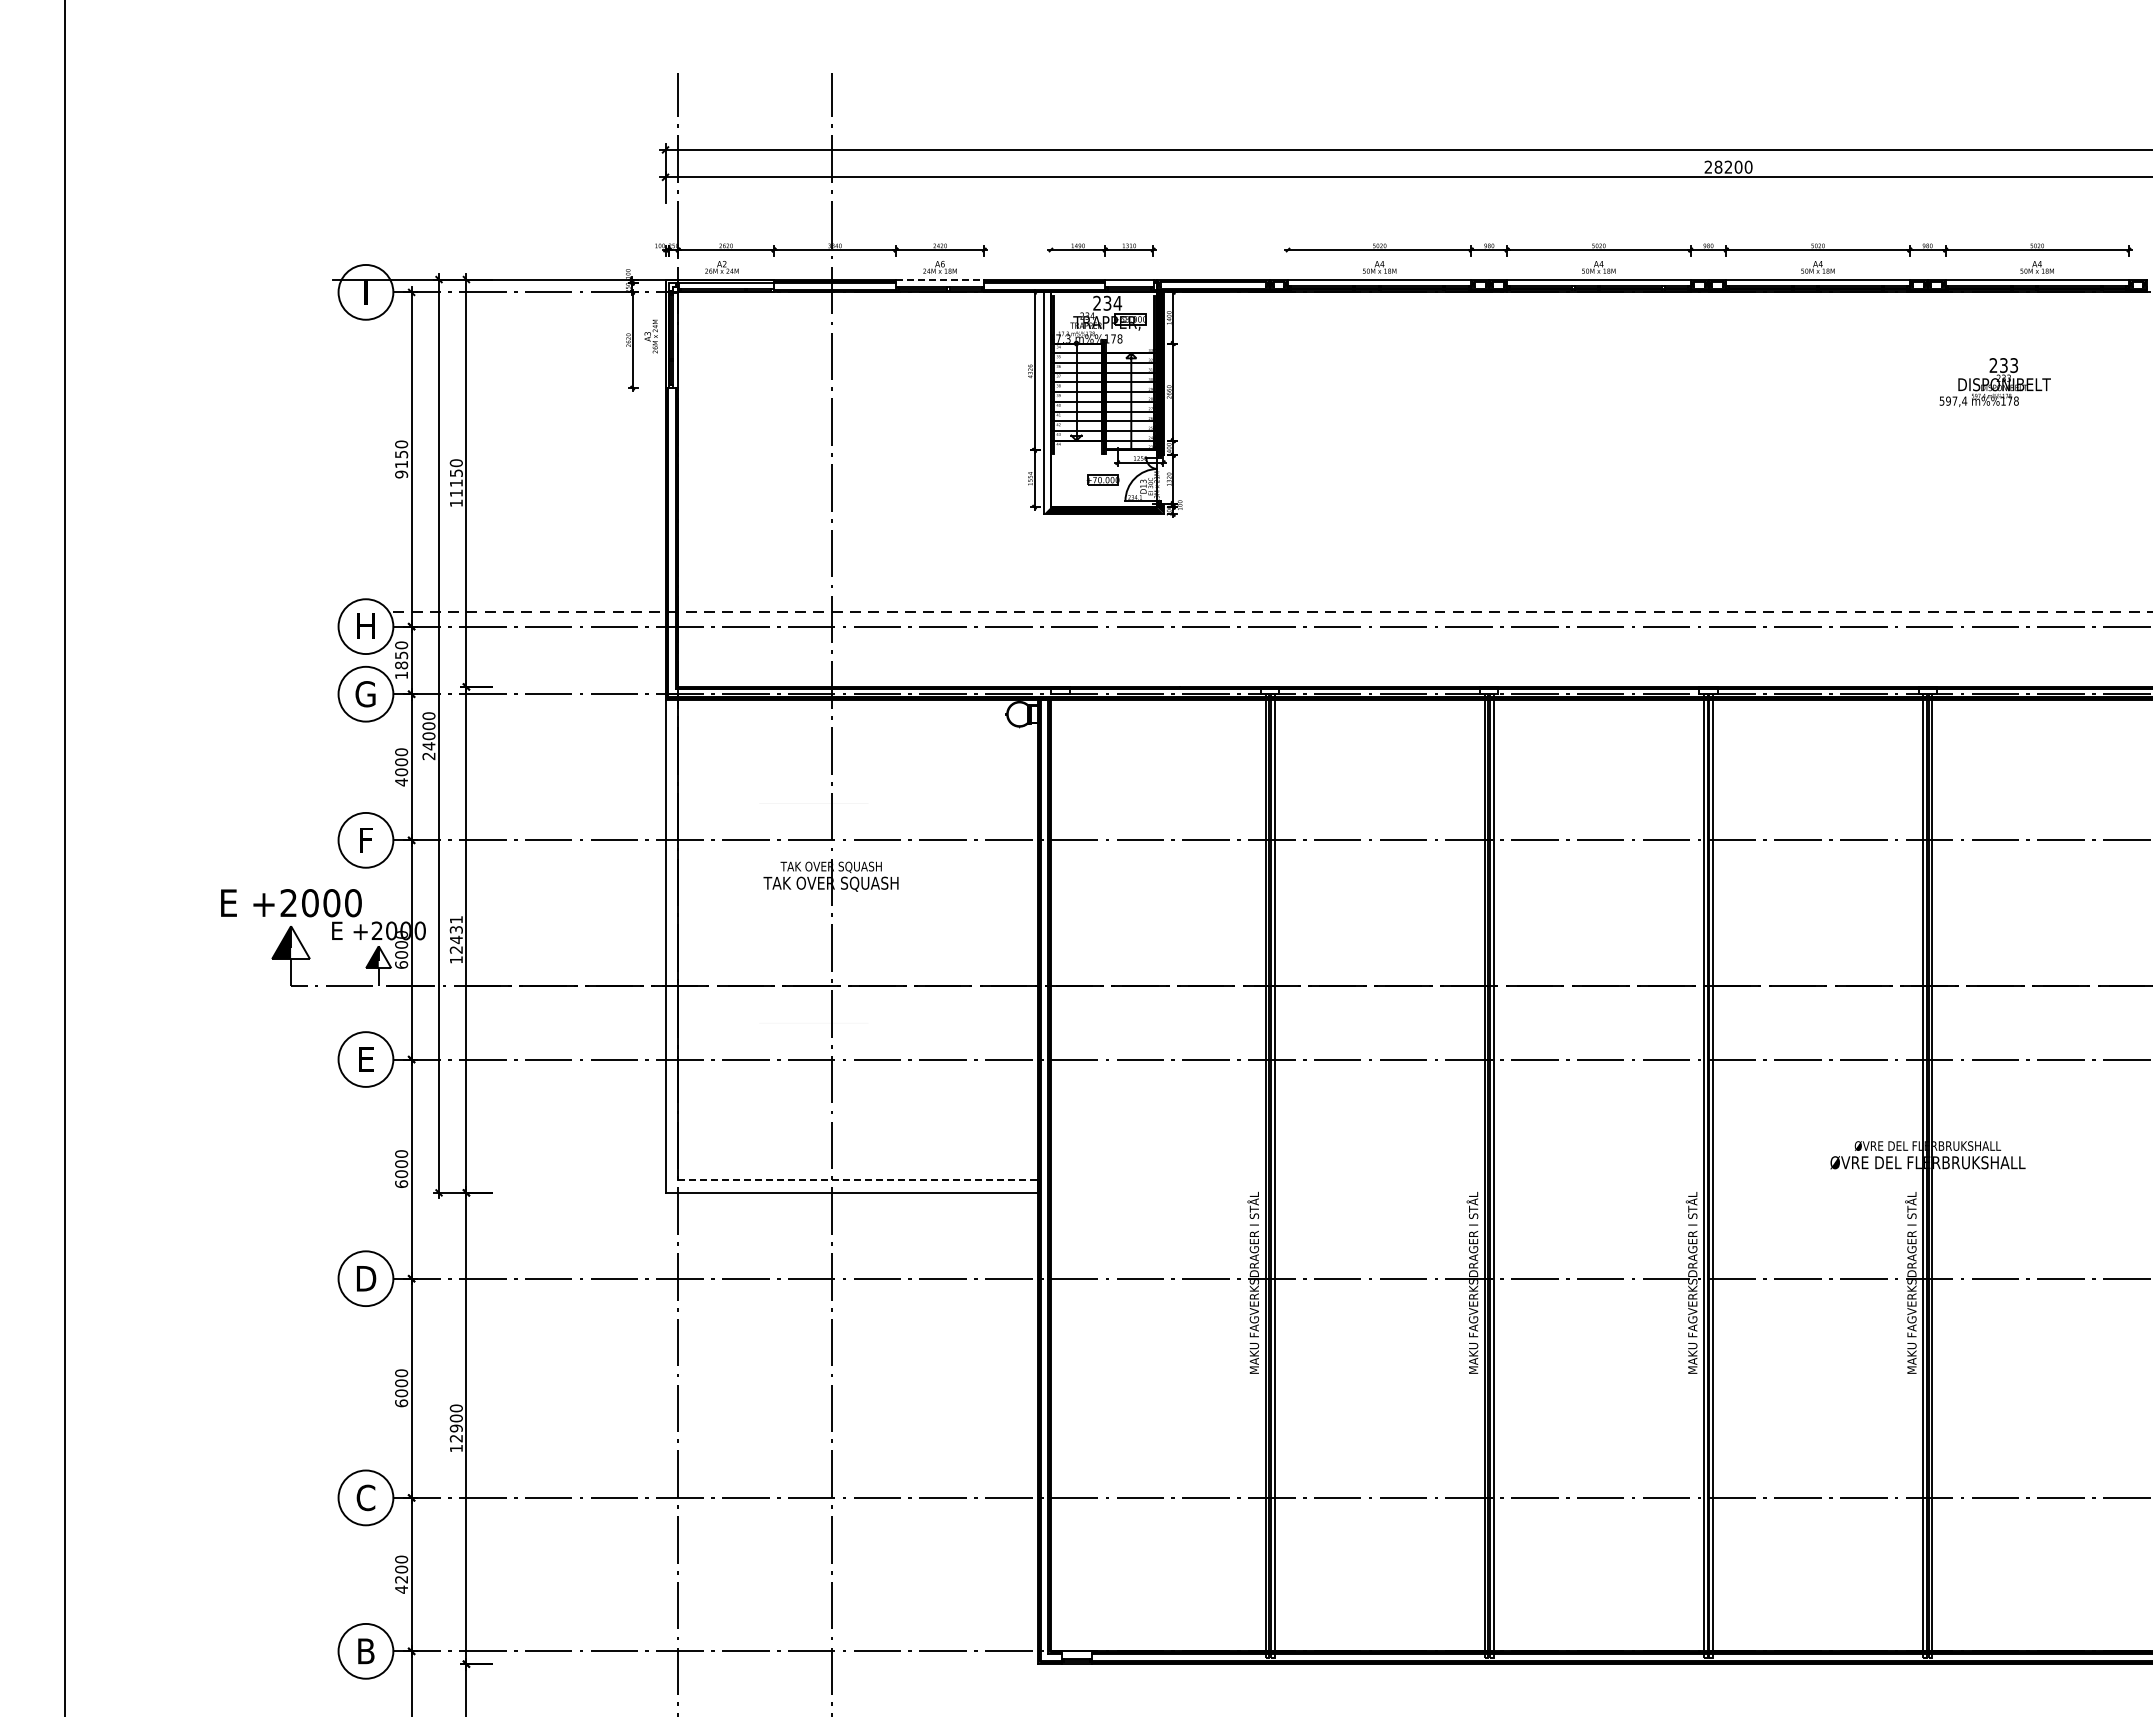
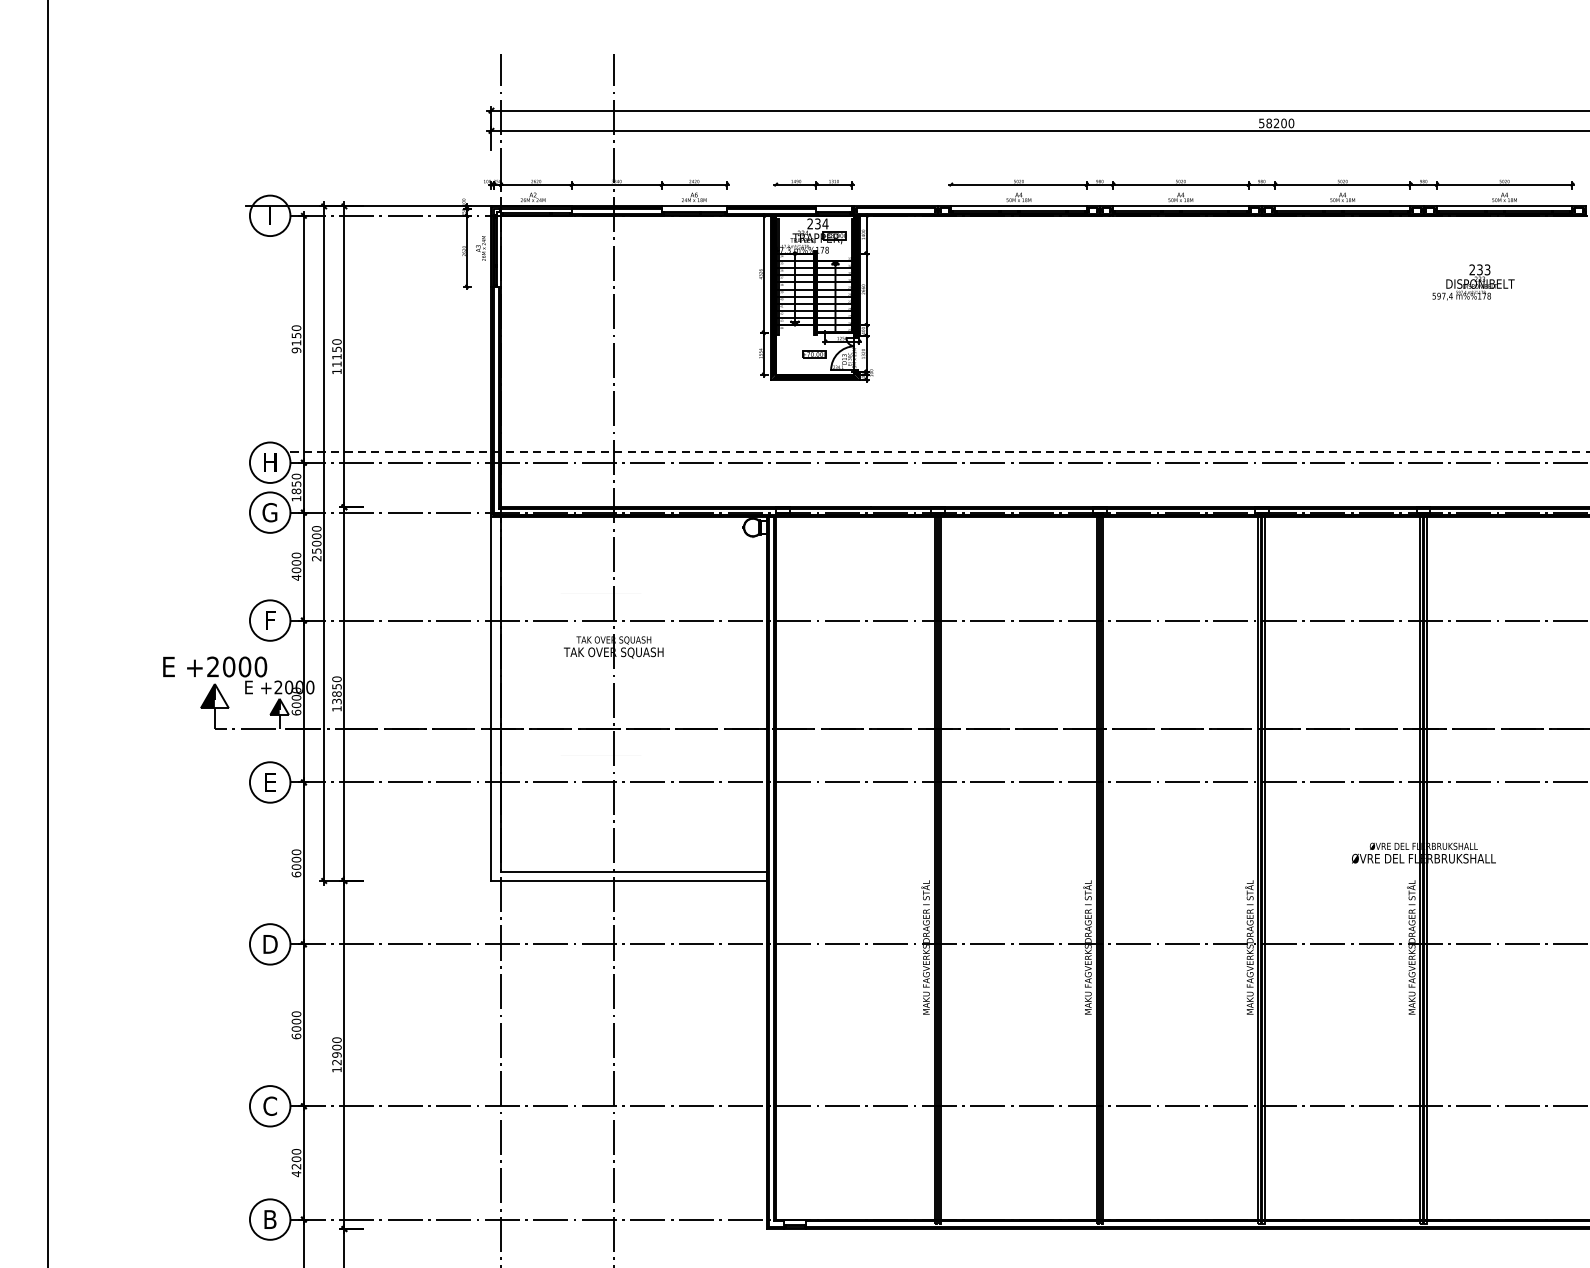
text: (1708, 166) -> (1261, 122), 28200 -> 58200
line: (940, 279) -> (694, 206), dashed -> solid
fill: (1046, 403) -> (772, 297), added
text: (428, 746) -> (316, 551), 24000 -> 25000
text: (455, 934) -> (336, 690), 12431 -> 13850
line: (858, 1180) -> (633, 871), dashed -> solid

